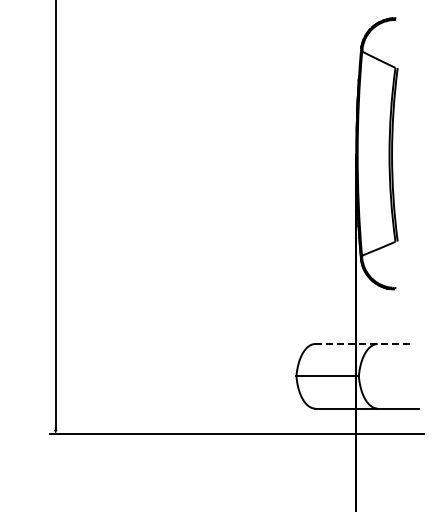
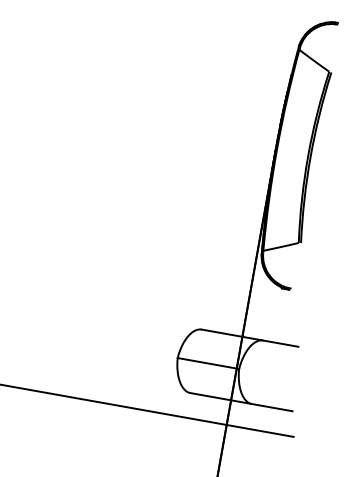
line: (364, 344) -> (250, 338), dashed -> solid

